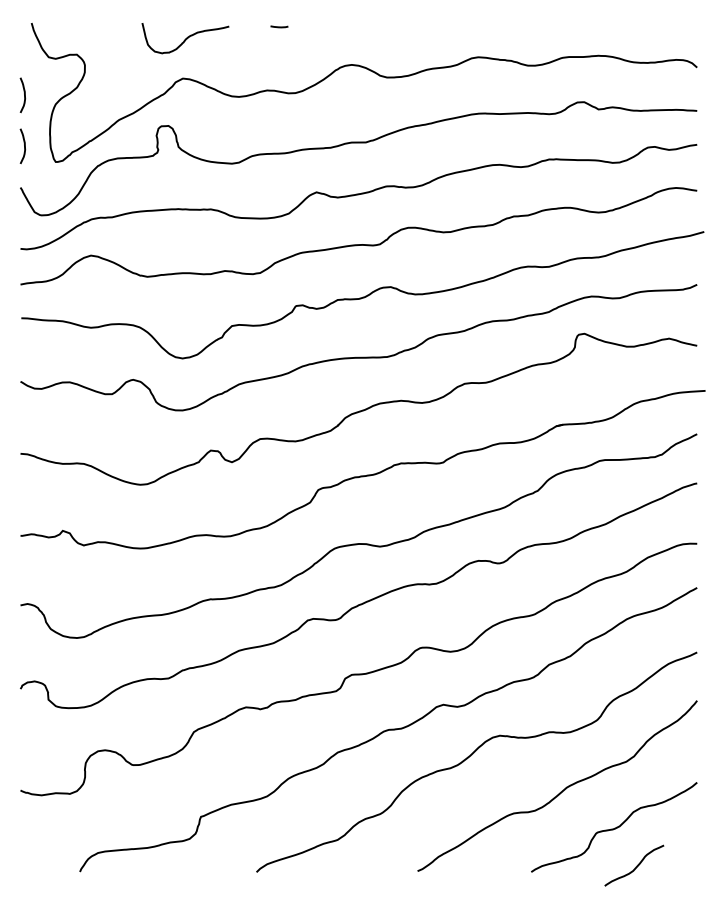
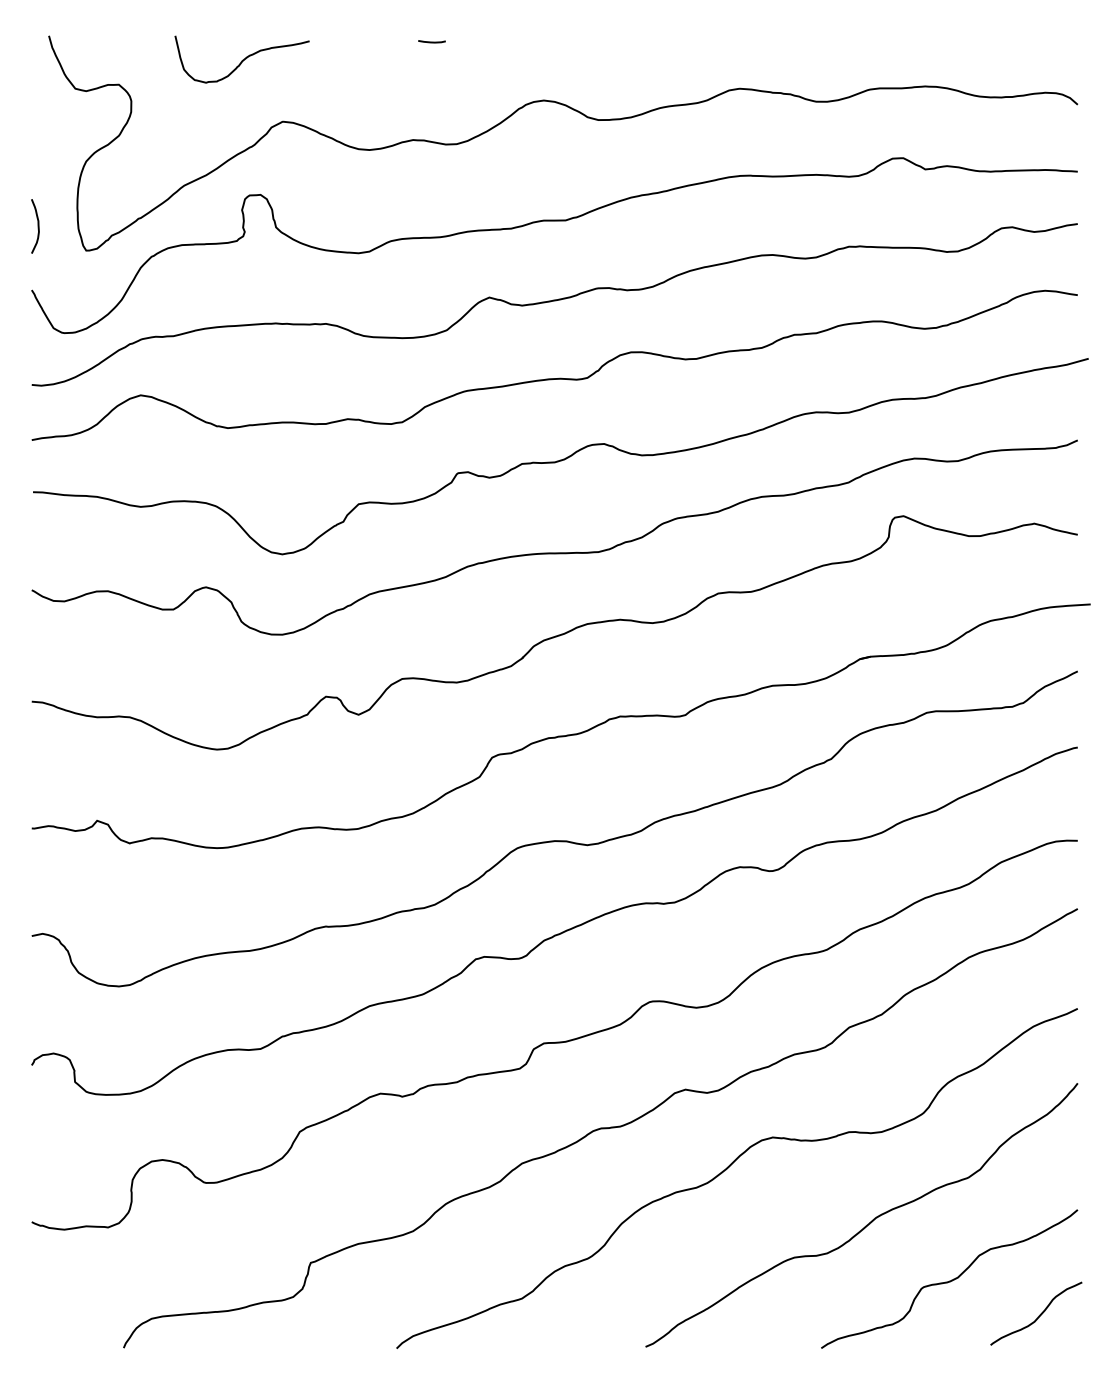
curve: (185, 38) -> (241, 59), moved
curve: (24, 95) -> (37, 147), removed
curve: (635, 866) -> (1038, 1314), moved

